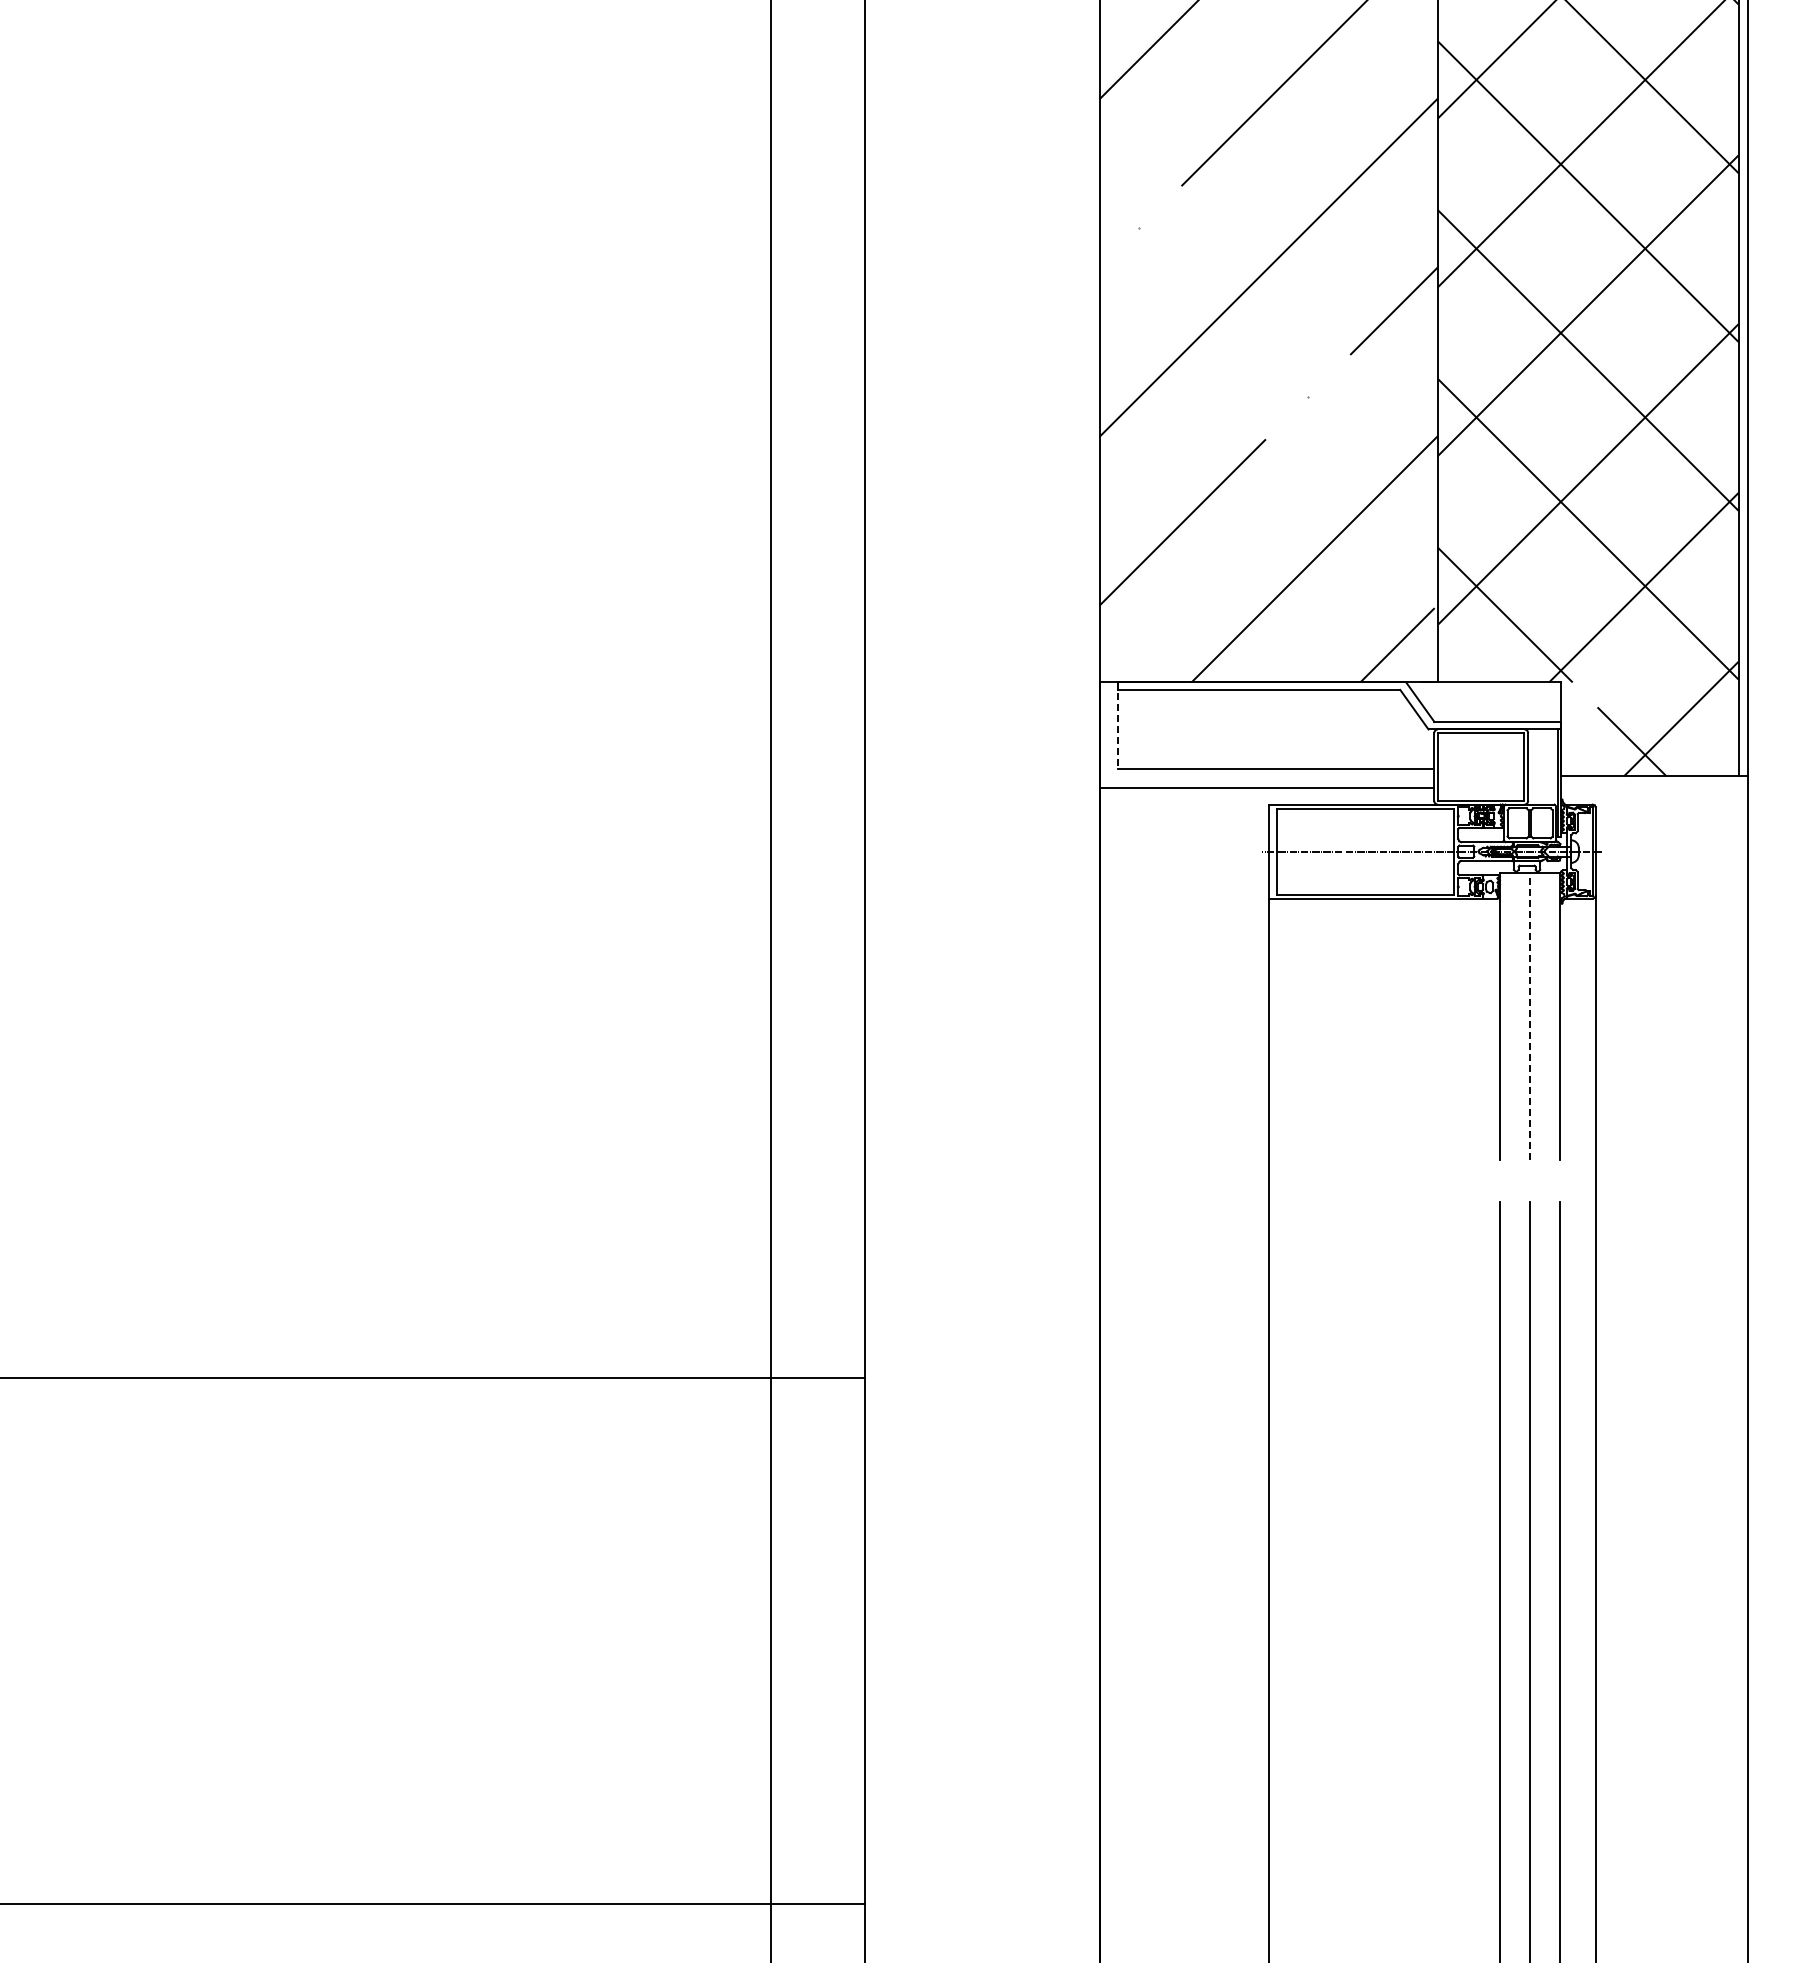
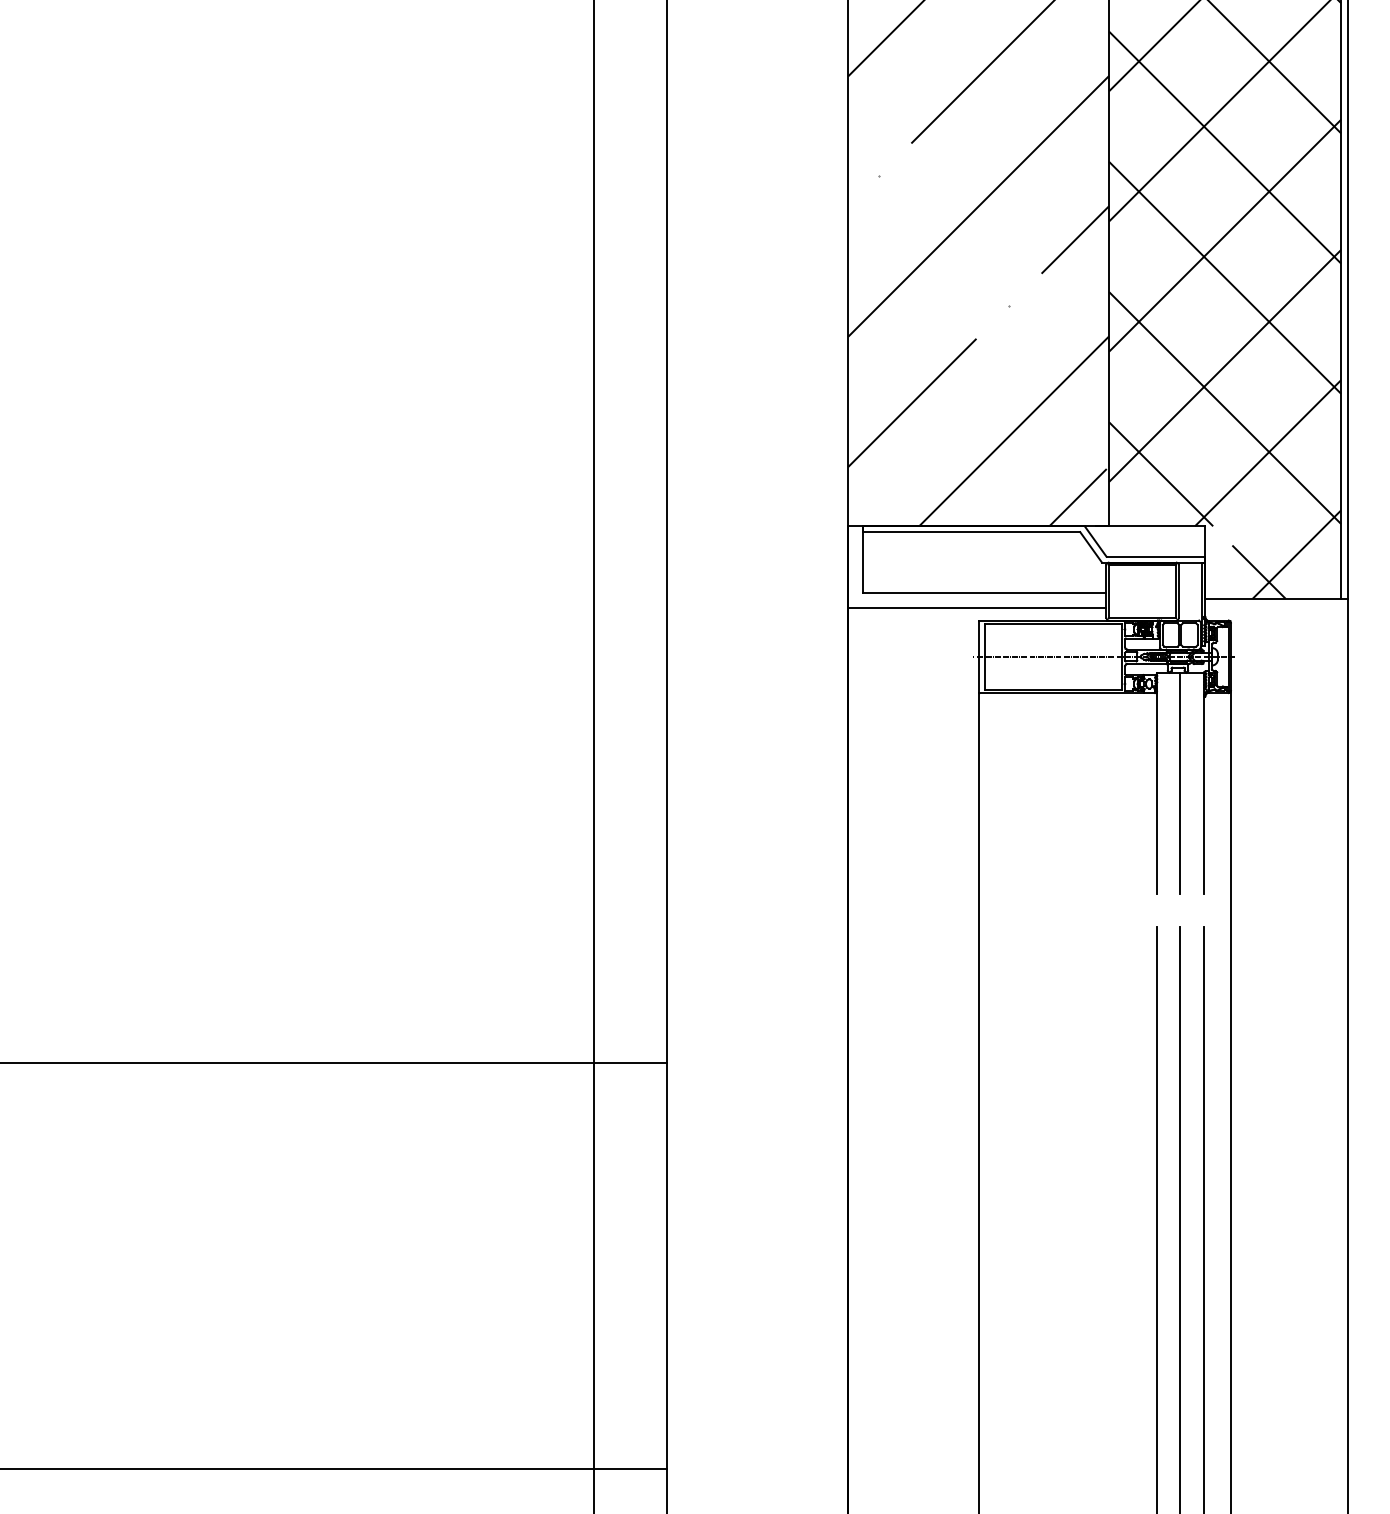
line: (1118, 726) -> (862, 560), dashed -> solid
line: (1530, 1015) -> (1180, 783), dashed -> solid

